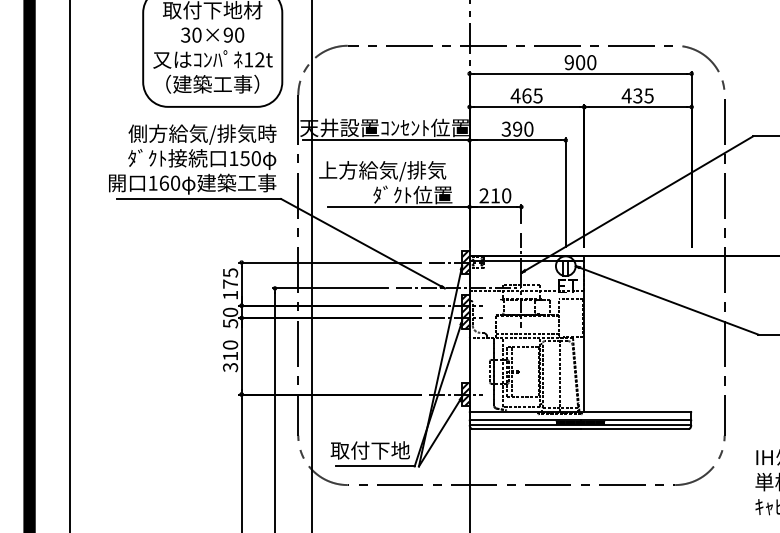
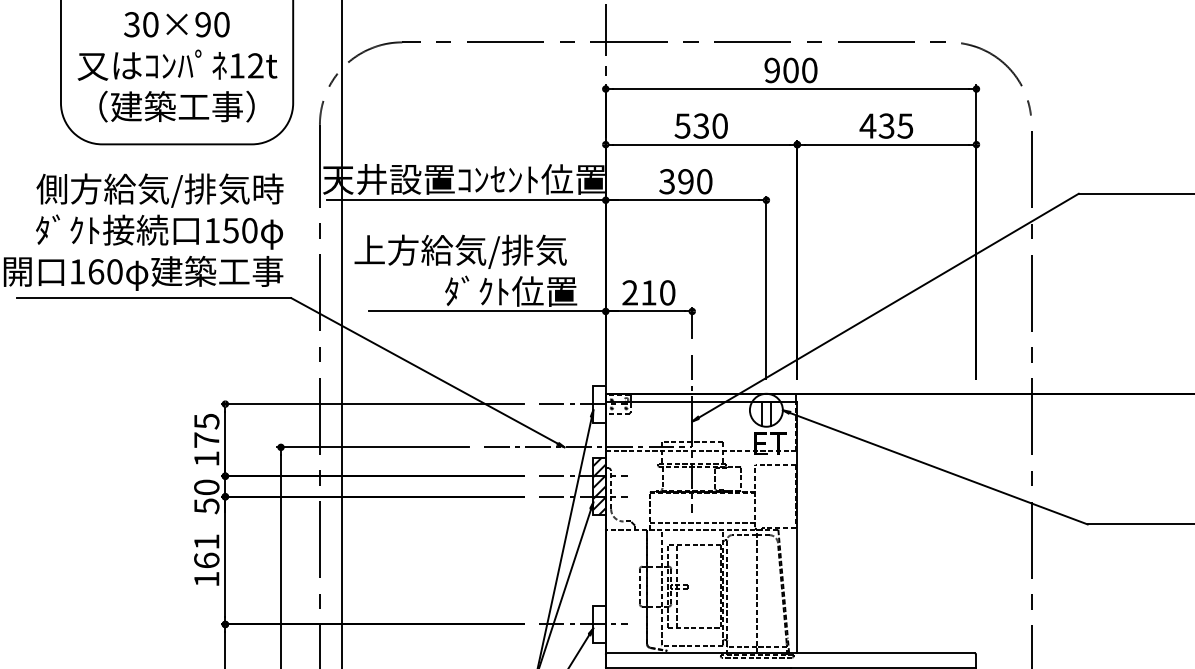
text: (526, 95) -> (700, 125), 465 -> 530
hatch: (465, 262) -> (598, 404), removed
text: (230, 356) -> (206, 560), 310 -> 161
hatch: (465, 394) -> (598, 624), removed

